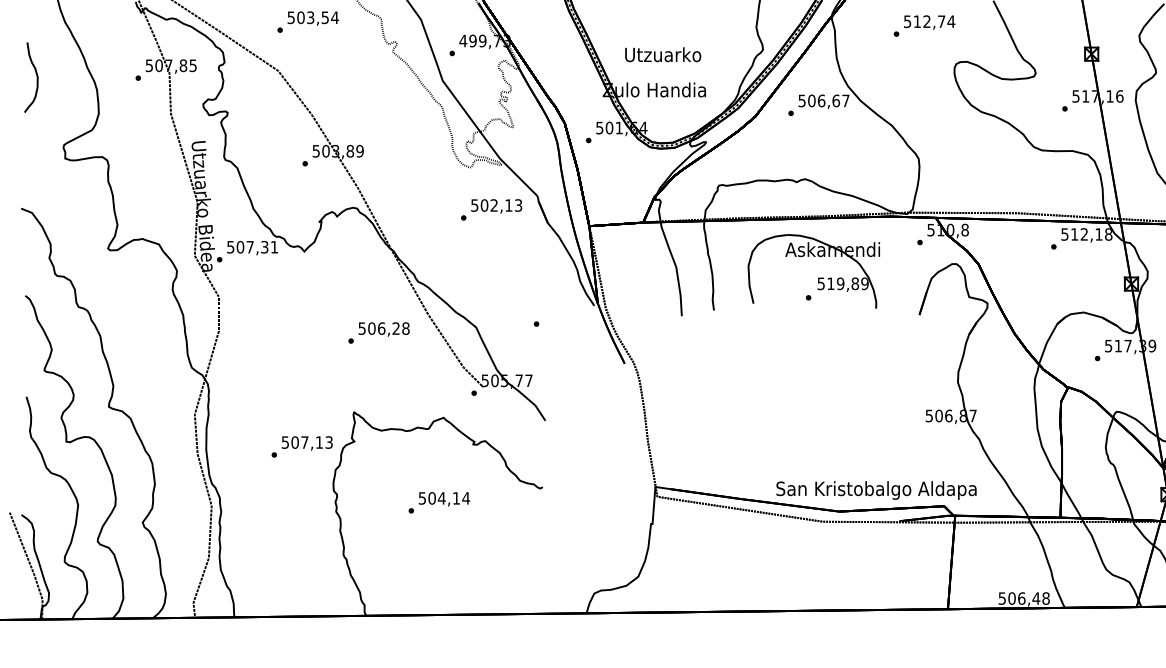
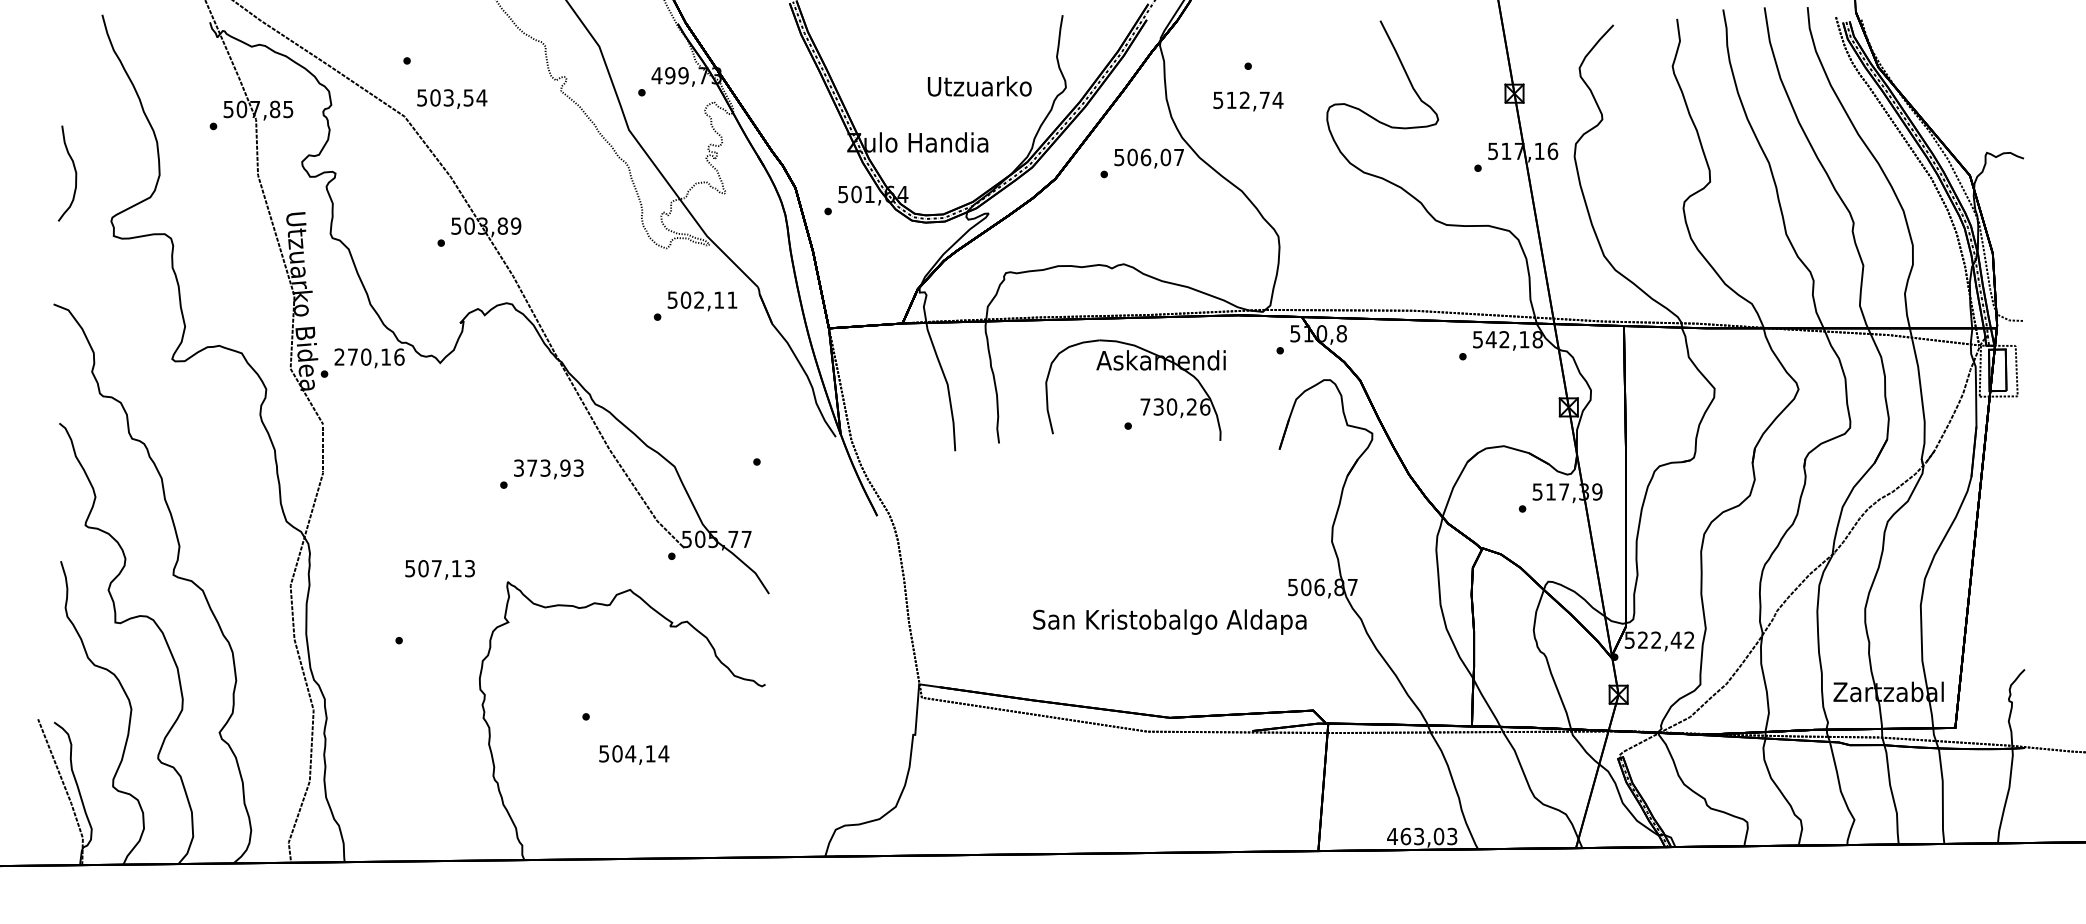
text: (313, 18) -> (452, 98), moved
text: (929, 22) -> (1248, 101), moved
text: (662, 54) -> (979, 86), moved
curve: (36, 76) -> (74, 171), moved
text: (835, 100) -> (1165, 156), 506,67 -> 506,07
text: (518, 205) -> (732, 299), 502,13 -> 502,11
text: (1074, 234) -> (1490, 339), 512,18 -> 542,18
text: (252, 246) -> (369, 356), 507,31 -> 270,16
text: (843, 283) -> (1175, 406), 519,89 -> 730,26
text: (383, 328) -> (548, 467), 506,28 -> 373,93
text: (306, 443) -> (439, 569), moved
text: (876, 490) -> (1169, 621), moved
text: (444, 498) -> (634, 754), moved
text: (1024, 598) -> (1422, 836), 506,48 -> 463,03

